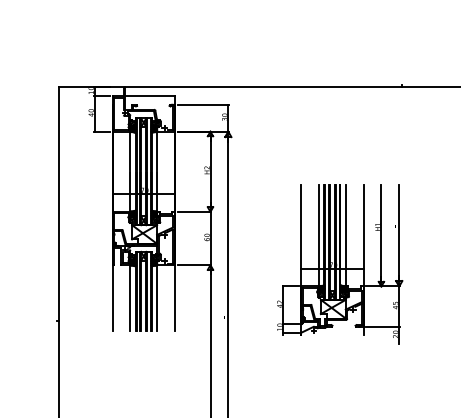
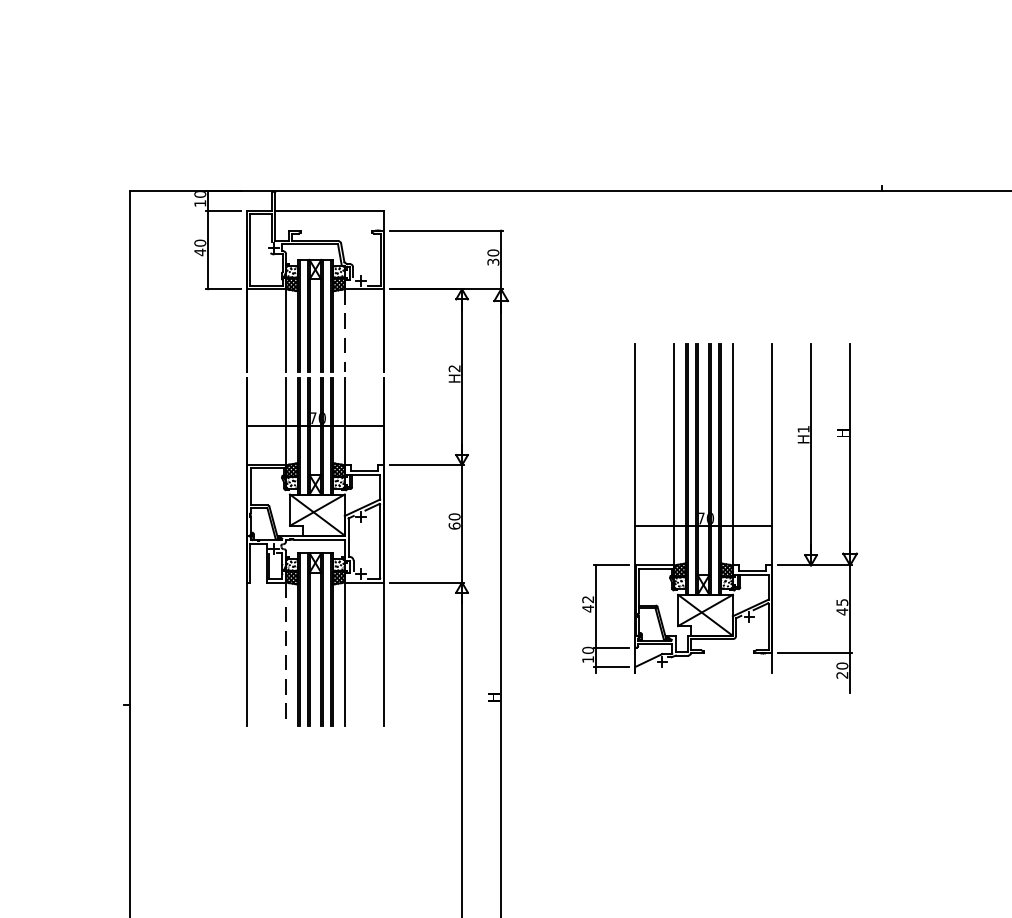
line: (157, 150) -> (345, 330), solid -> dashed
part: (340, 264) -> (721, 517), moved
line: (130, 297) -> (286, 653), solid -> dashed

